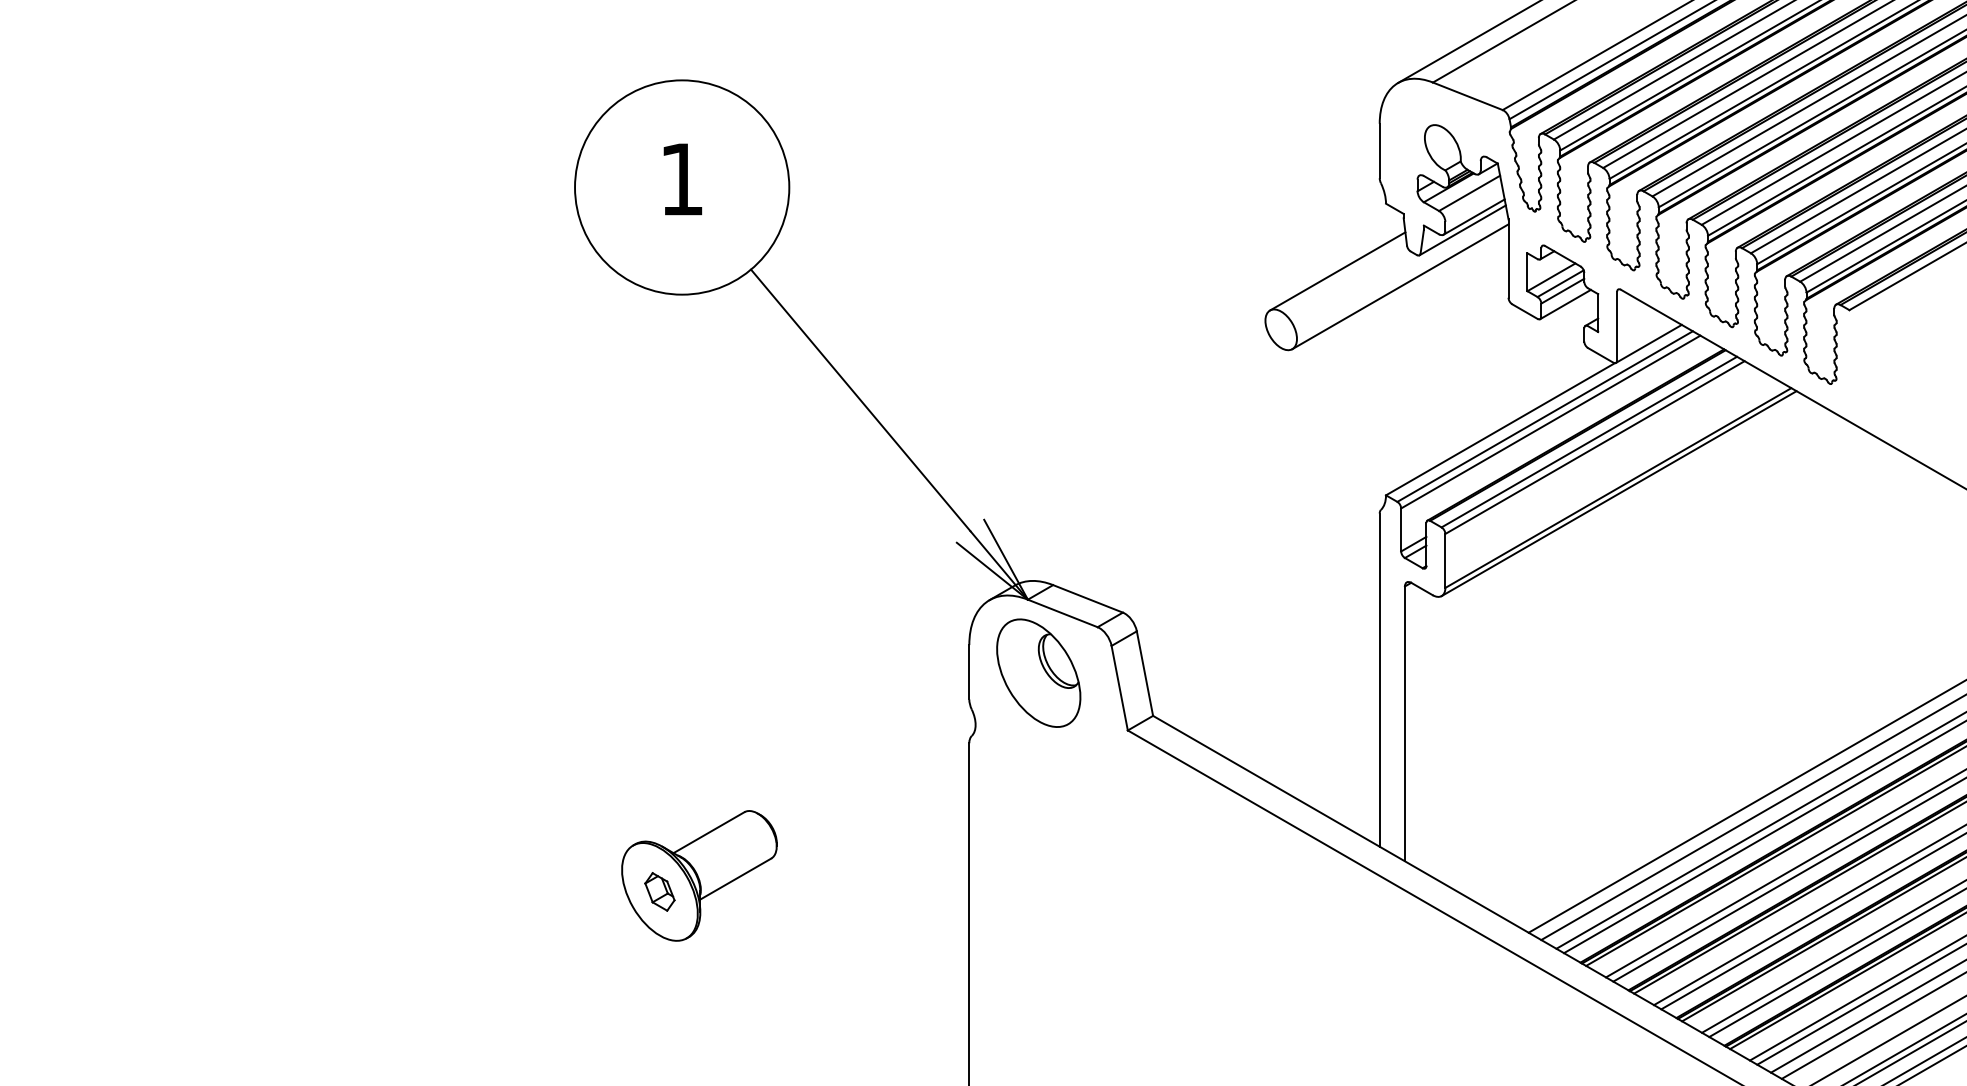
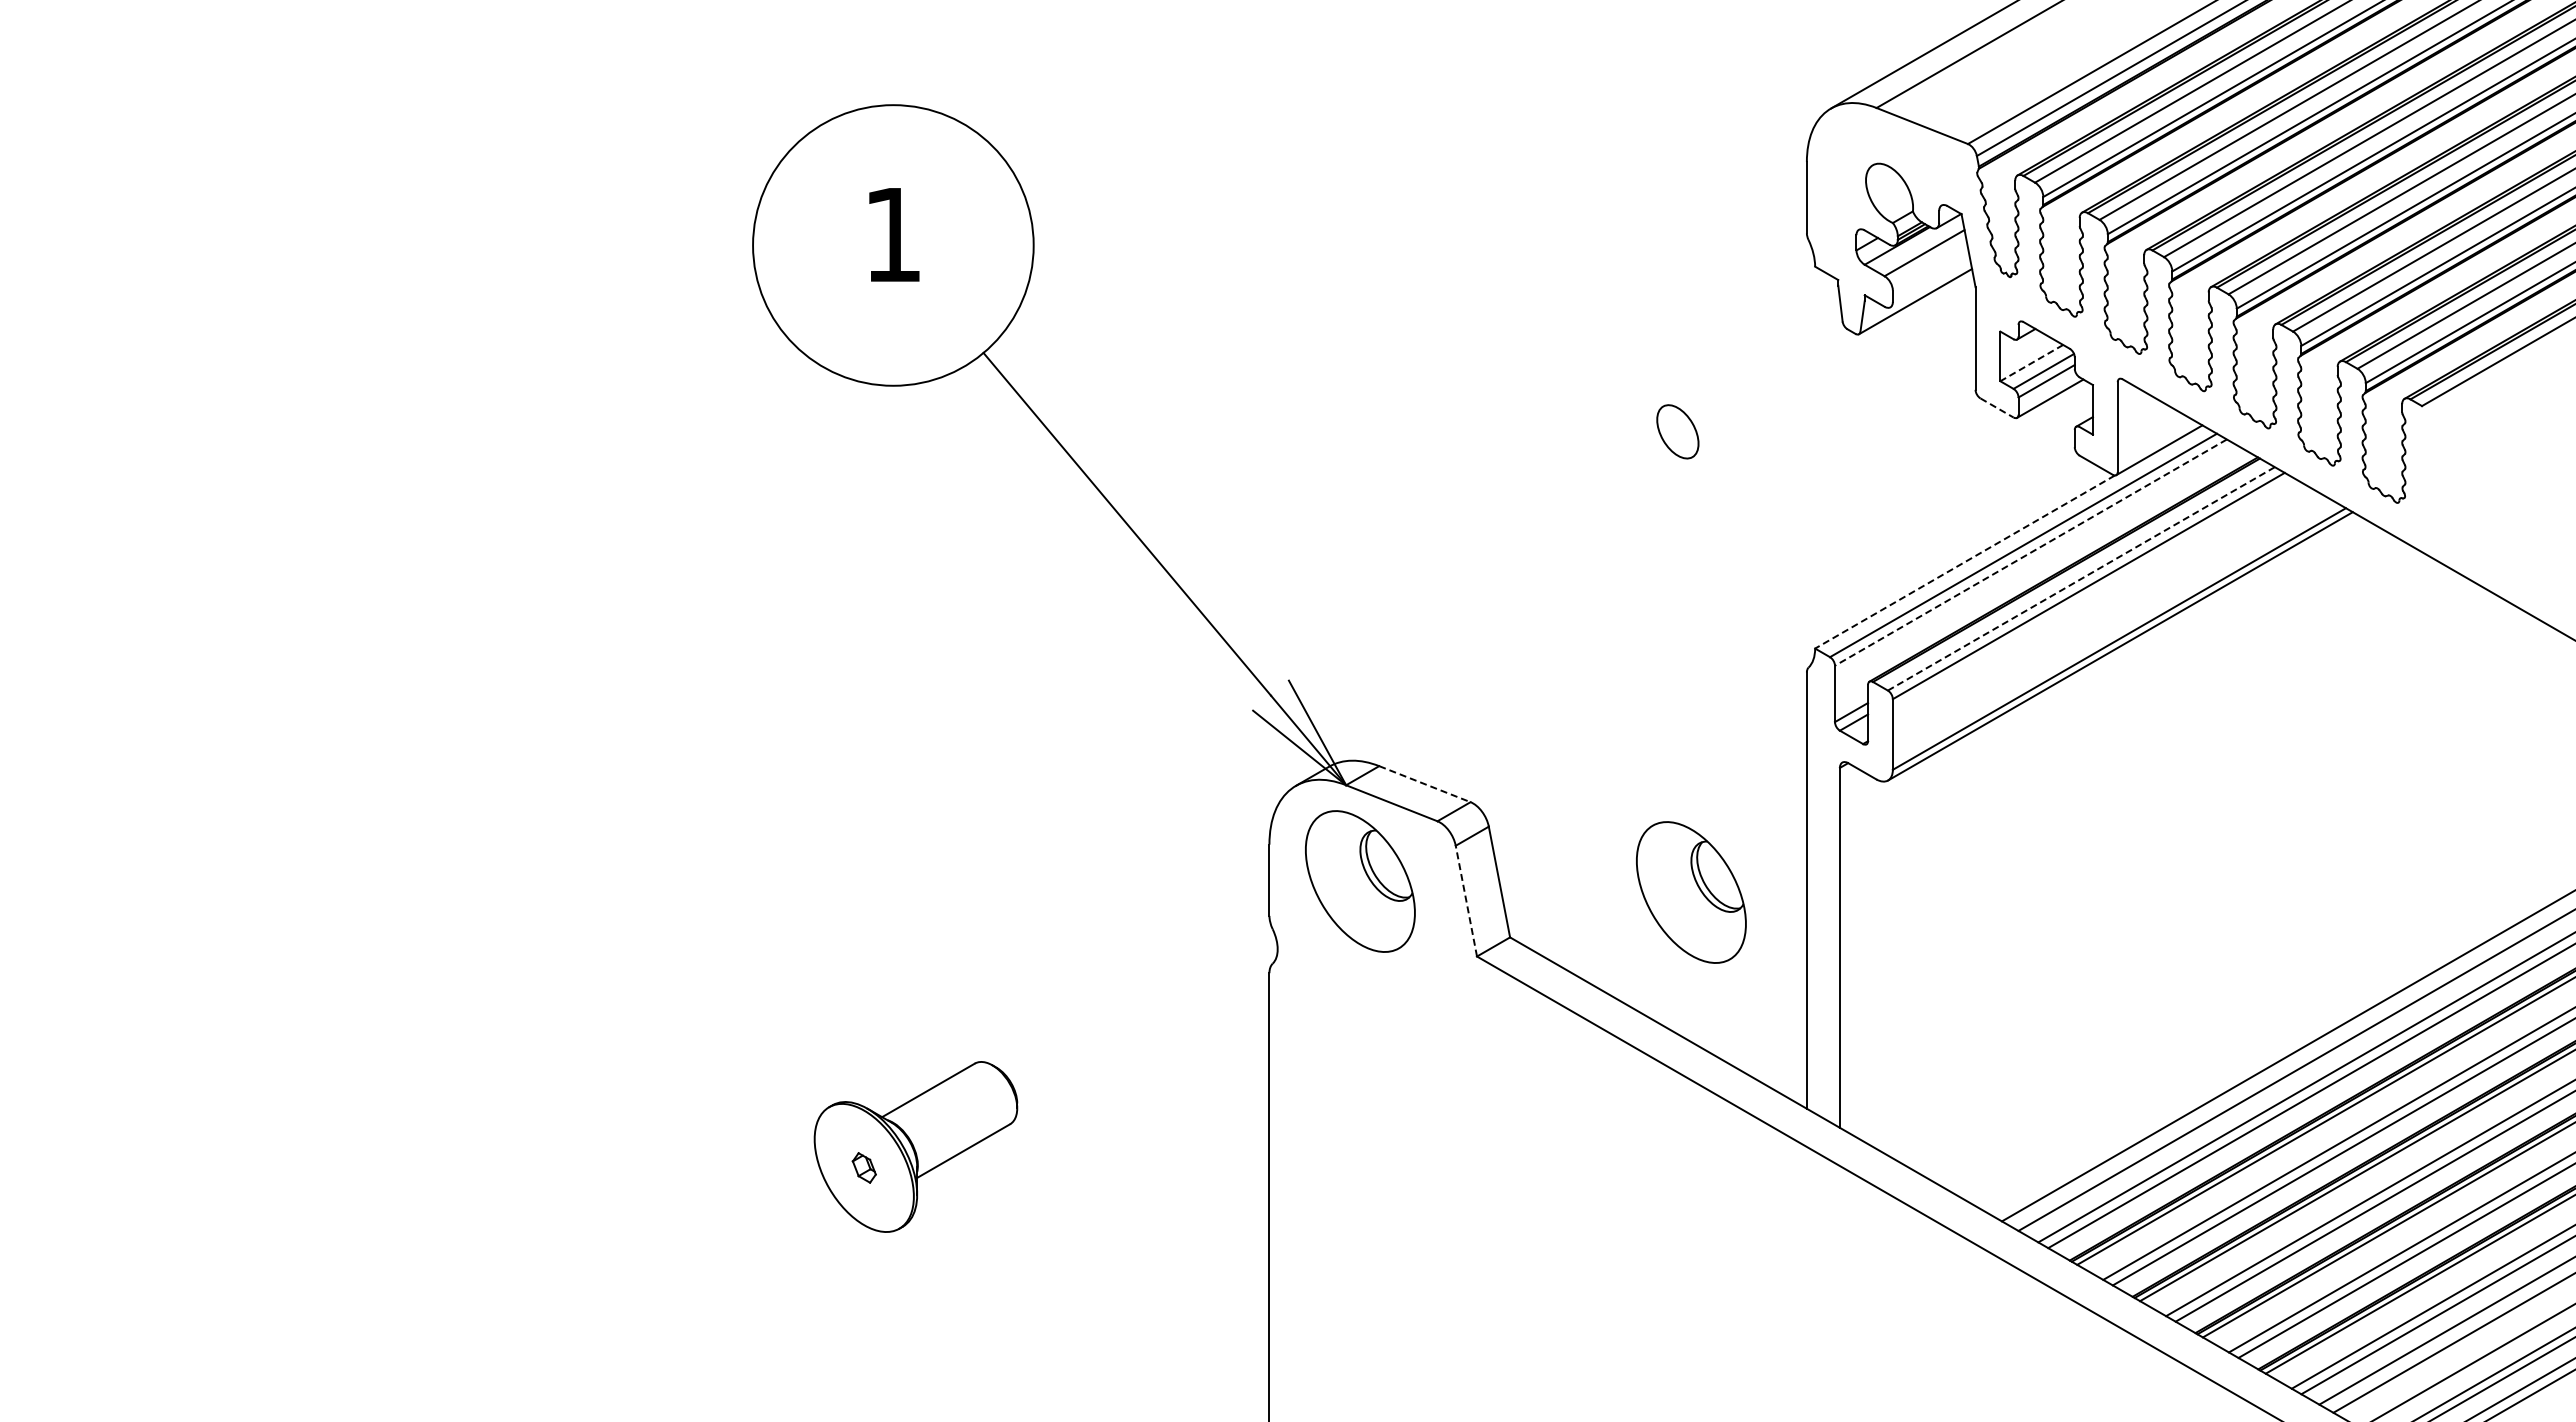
line: (1474, 217) -> (1930, 284), removed
line: (1337, 271) -> (1751, 355), removed
line: (1551, 277) -> (2031, 363), solid -> dashed
line: (1400, 286) -> (1833, 375), removed
line: (1525, 312) -> (1997, 408), solid -> dashed
line: (1550, 421) -> (2030, 552), solid -> dashed
line: (1500, 429) -> (1964, 562), solid -> dashed
line: (1588, 442) -> (2080, 579), solid -> dashed
line: (1088, 599) -> (1425, 784), solid -> dashed
part: (1291, 681) -> (1691, 892), added
line: (1119, 687) -> (1466, 900), solid -> dashed
part: (660, 891) -> (864, 1167), size x0.6

